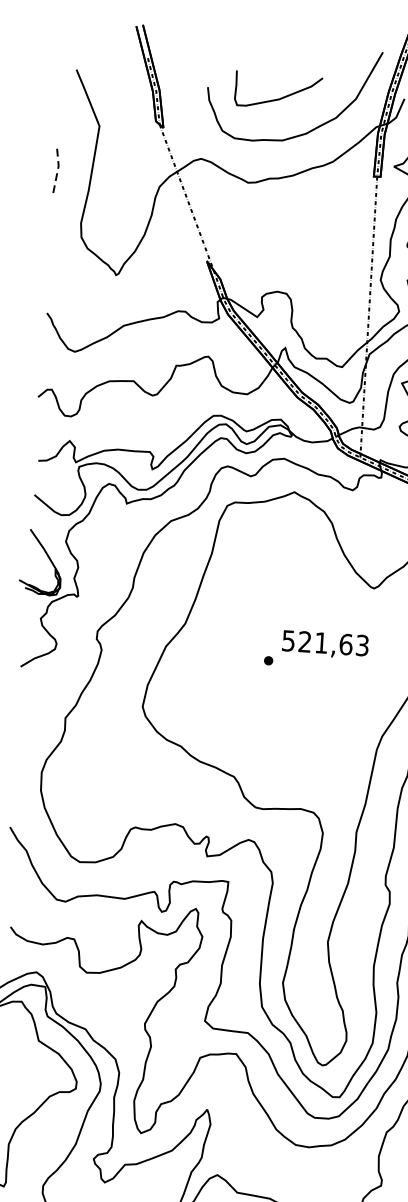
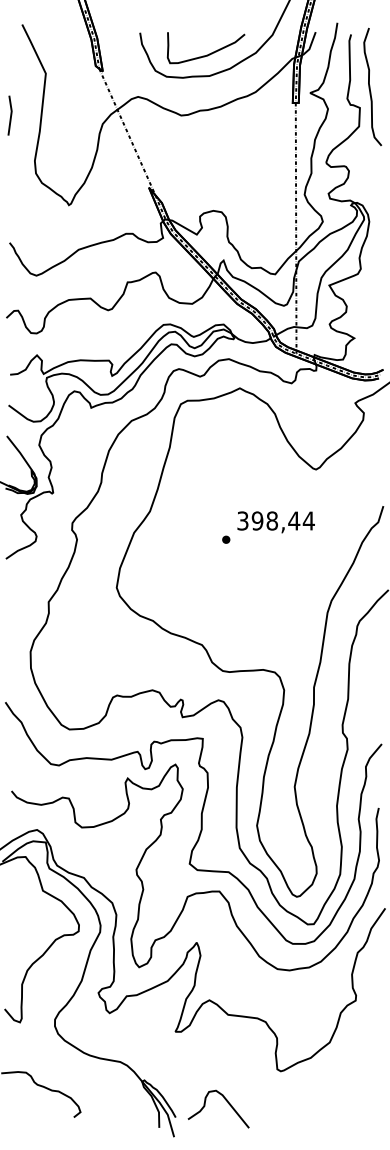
curve: (278, 98) -> (206, 54), moved
line: (58, 170) -> (11, 115), dashed -> solid
text: (326, 642) -> (276, 520), 521,63 -> 398,44

